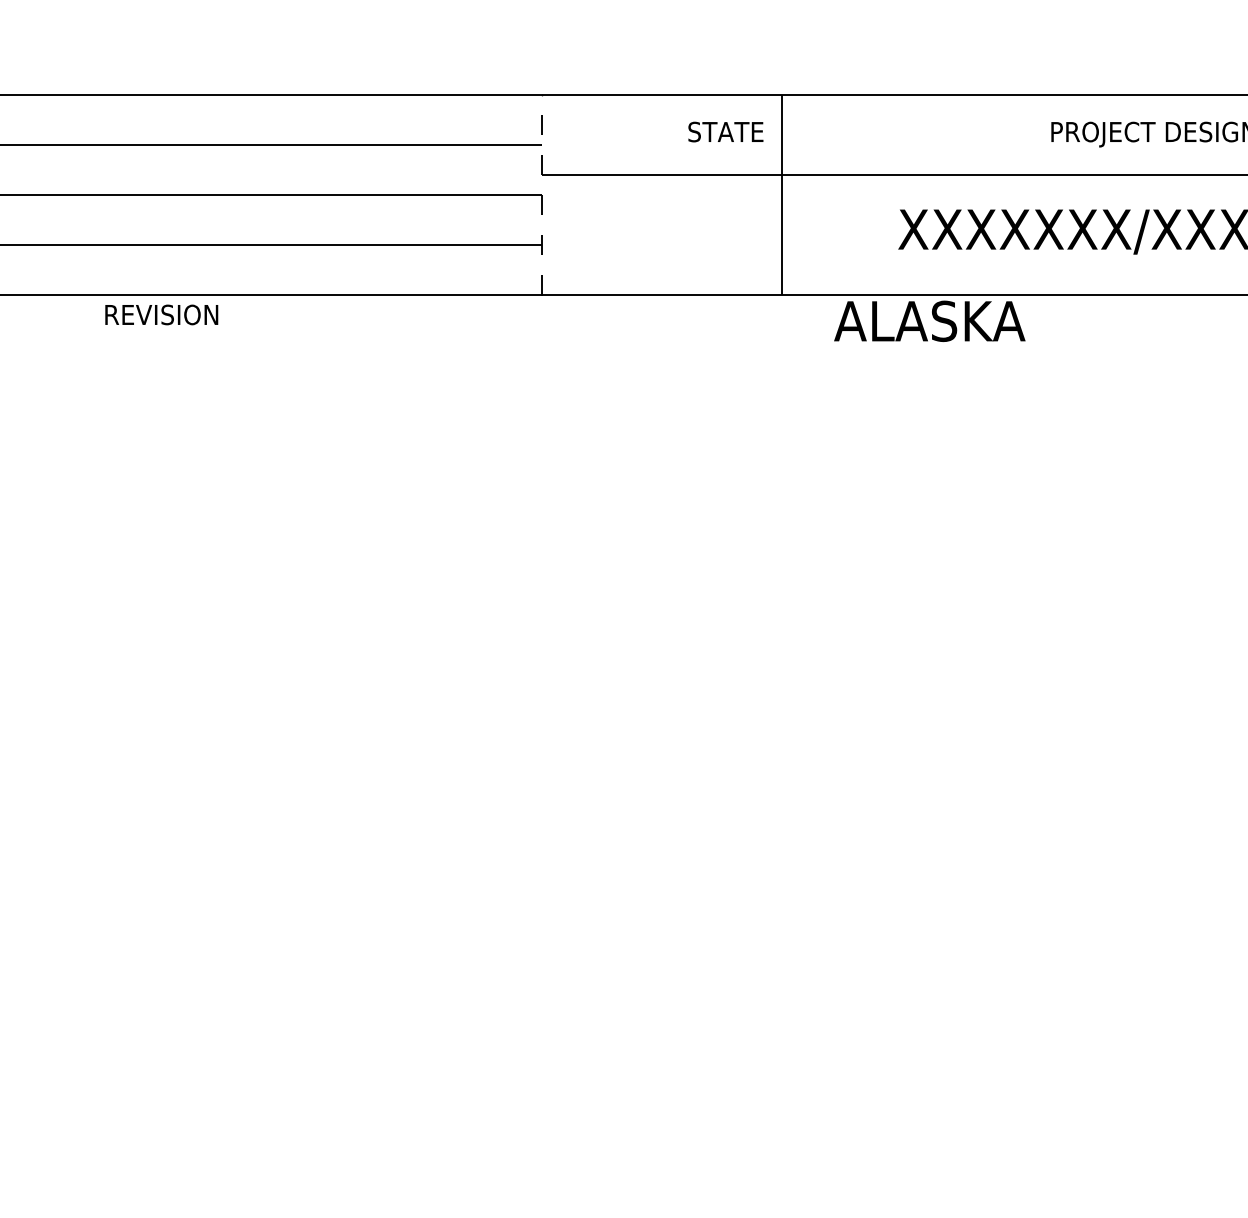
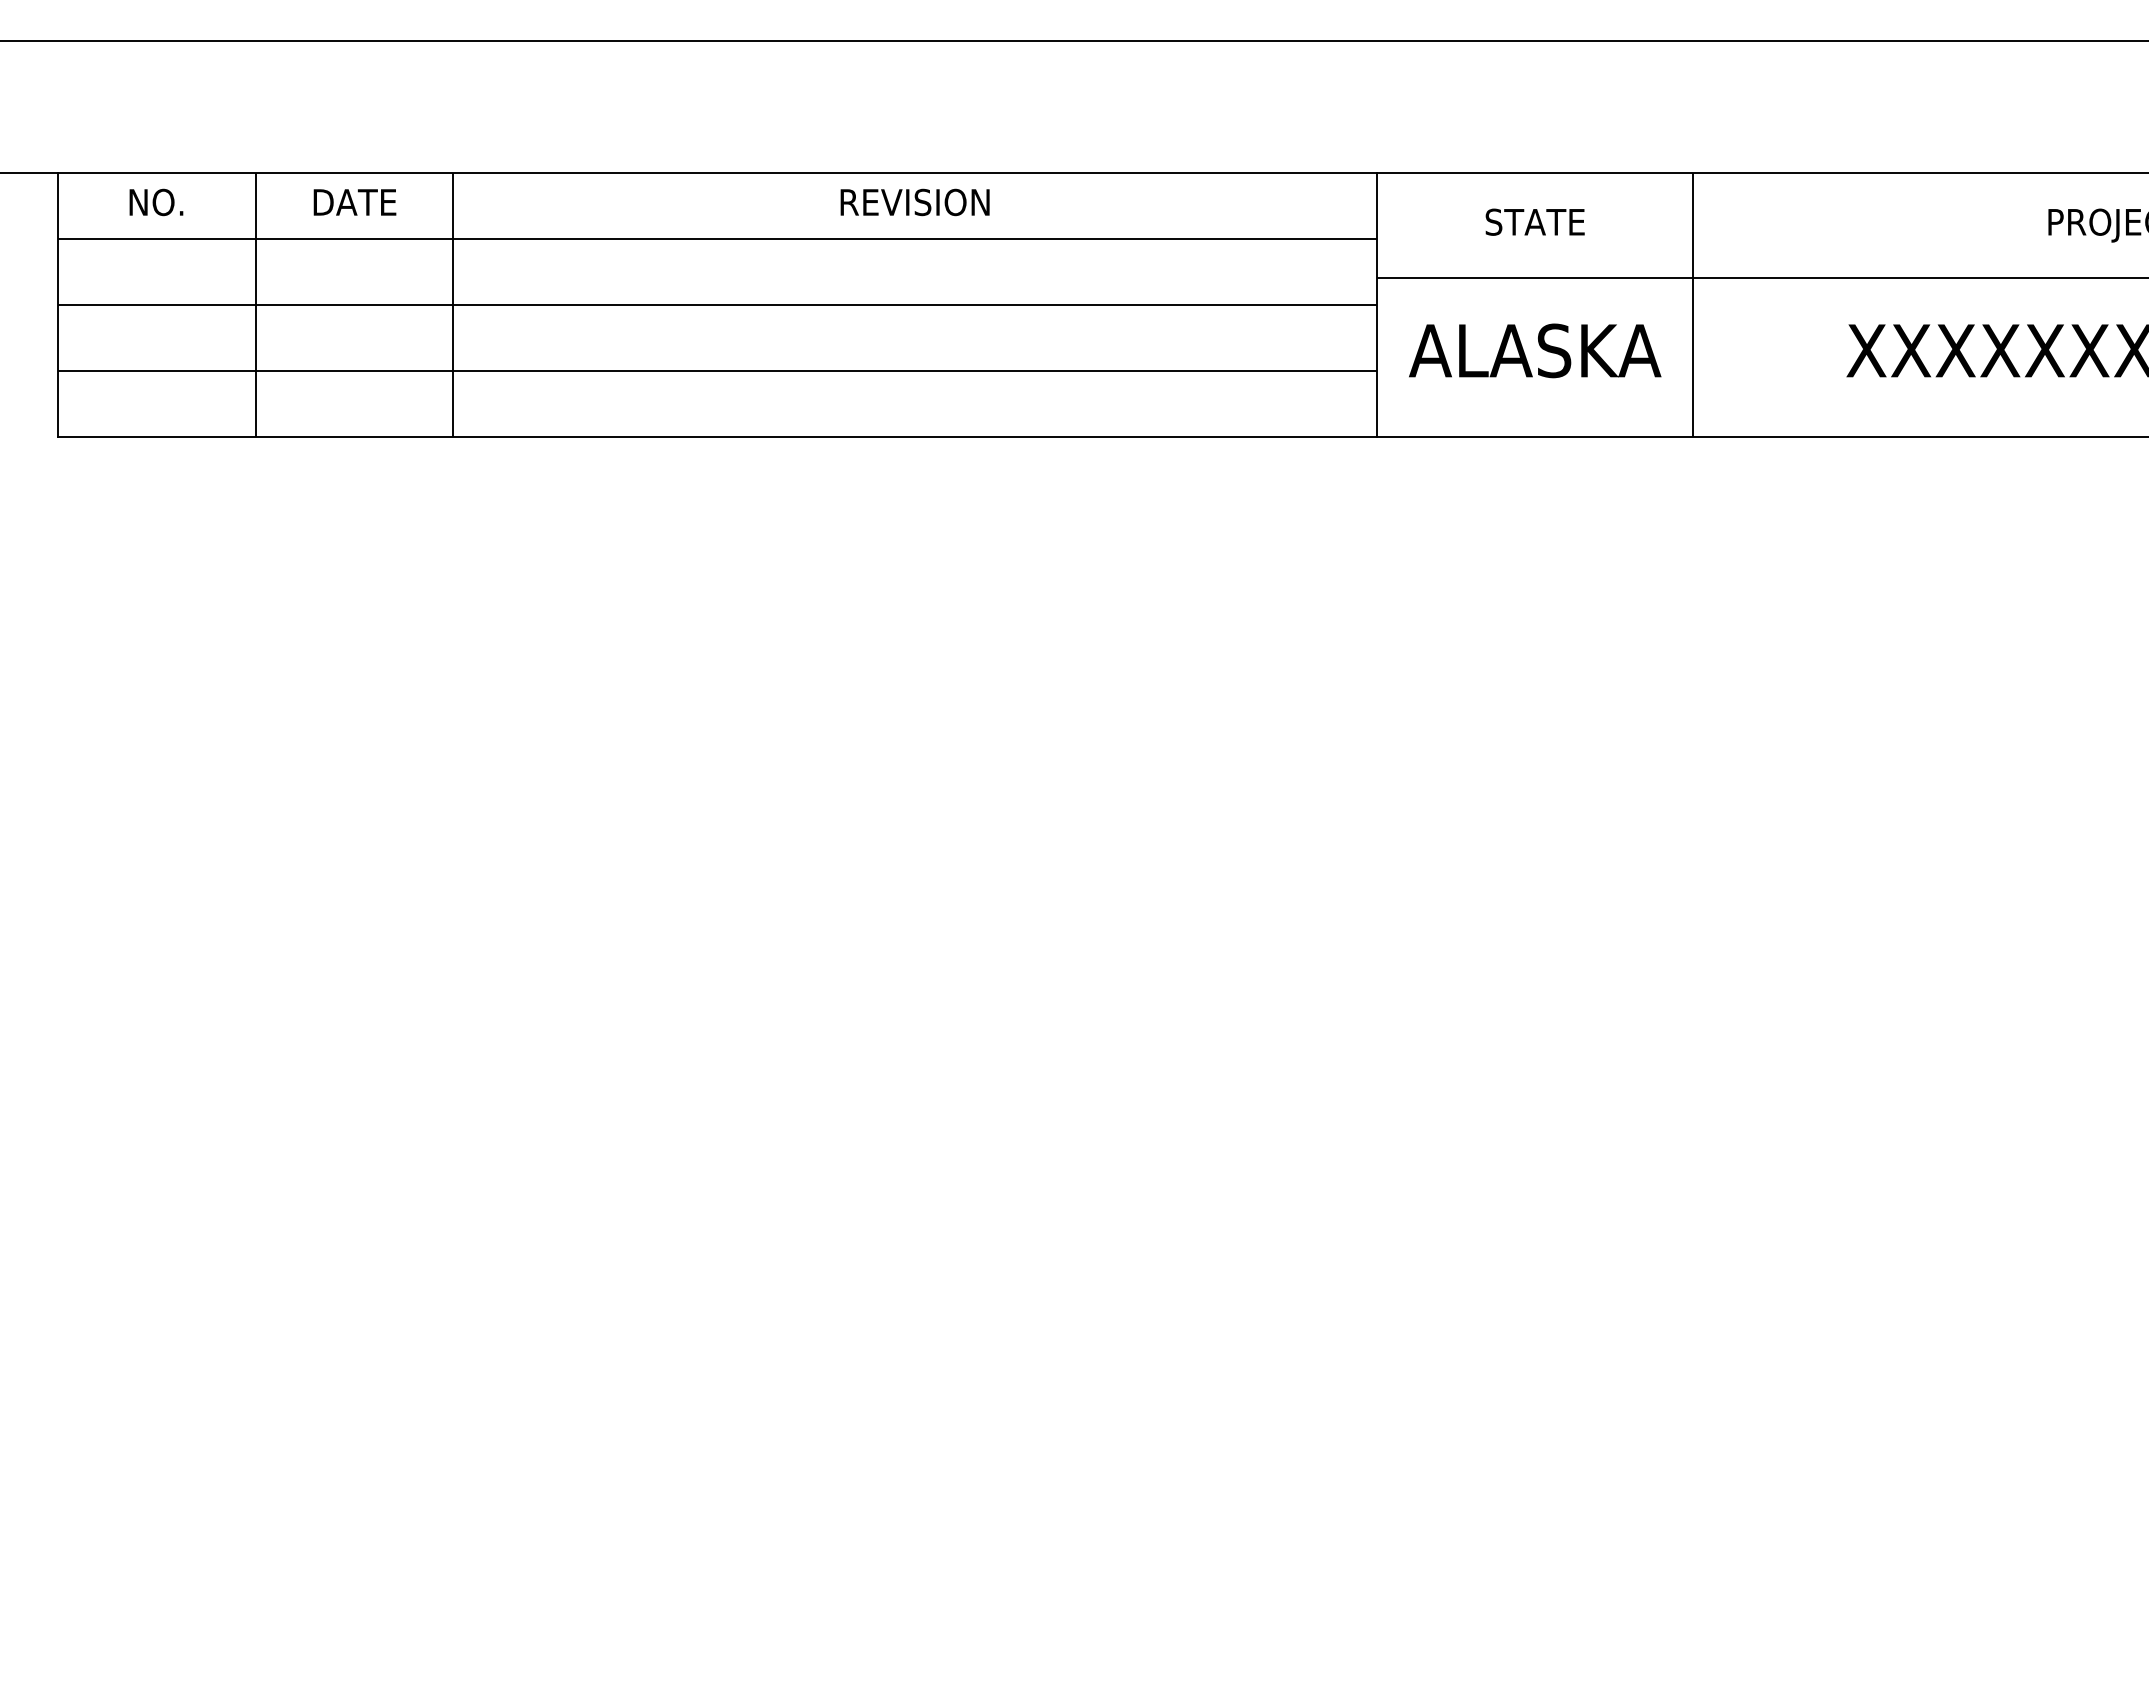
text: (725, 131) -> (1534, 221), moved
line: (541, 194) -> (1376, 304), dashed -> solid
text: (161, 314) -> (914, 202), moved
text: (930, 321) -> (1535, 350), moved

